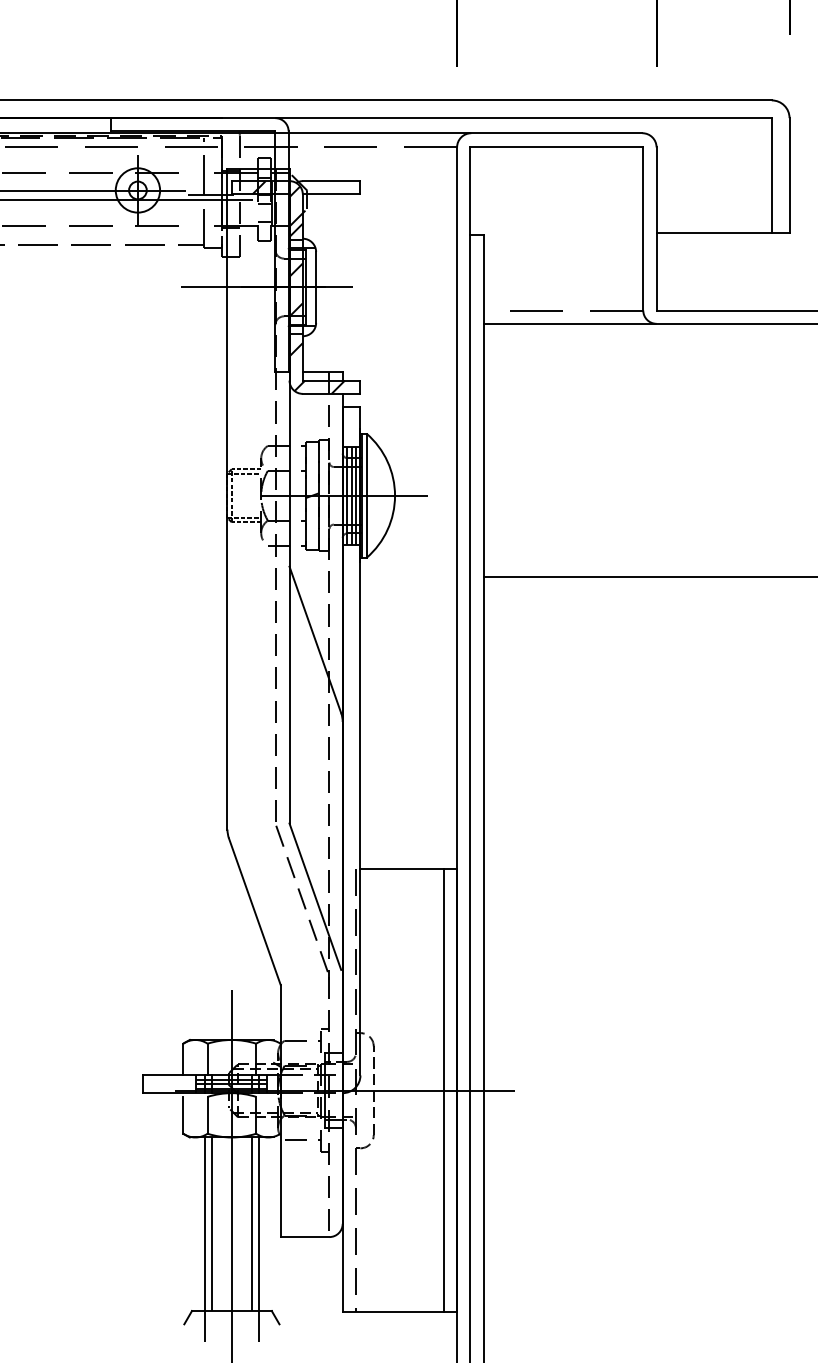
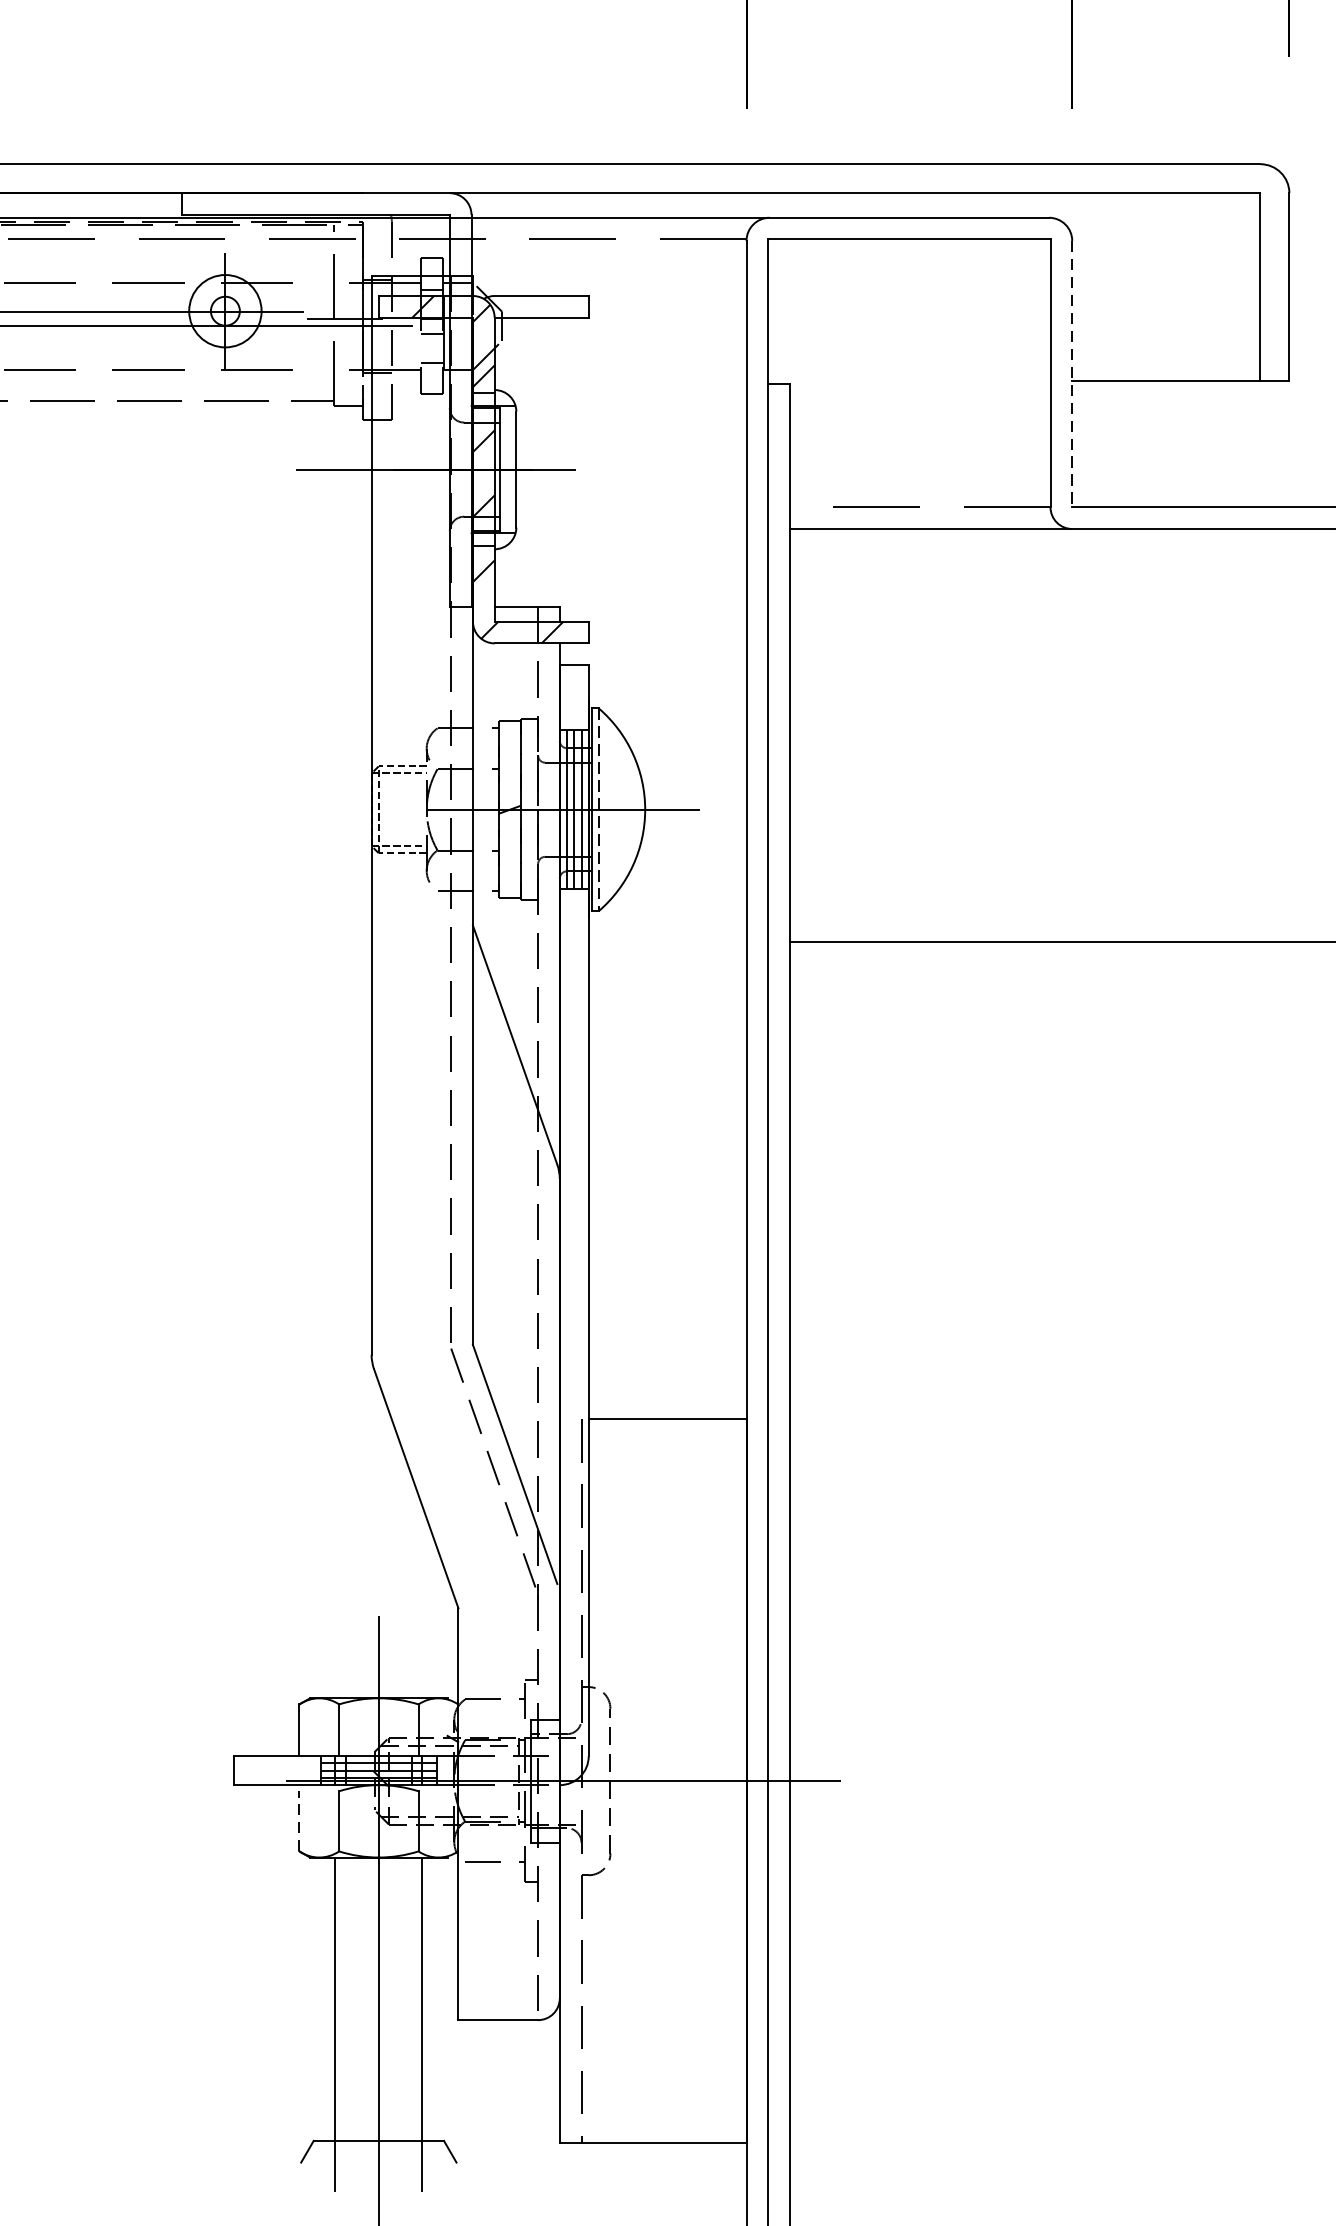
line: (656, 228) -> (1072, 373), solid -> dashed
line: (366, 496) -> (598, 810), solid -> dashed
line: (443, 1090) -> (724, 1780), removed
line: (183, 1114) -> (299, 1820), solid -> dashed
line: (211, 1224) -> (345, 1999), removed
line: (252, 1224) -> (412, 1999), removed

